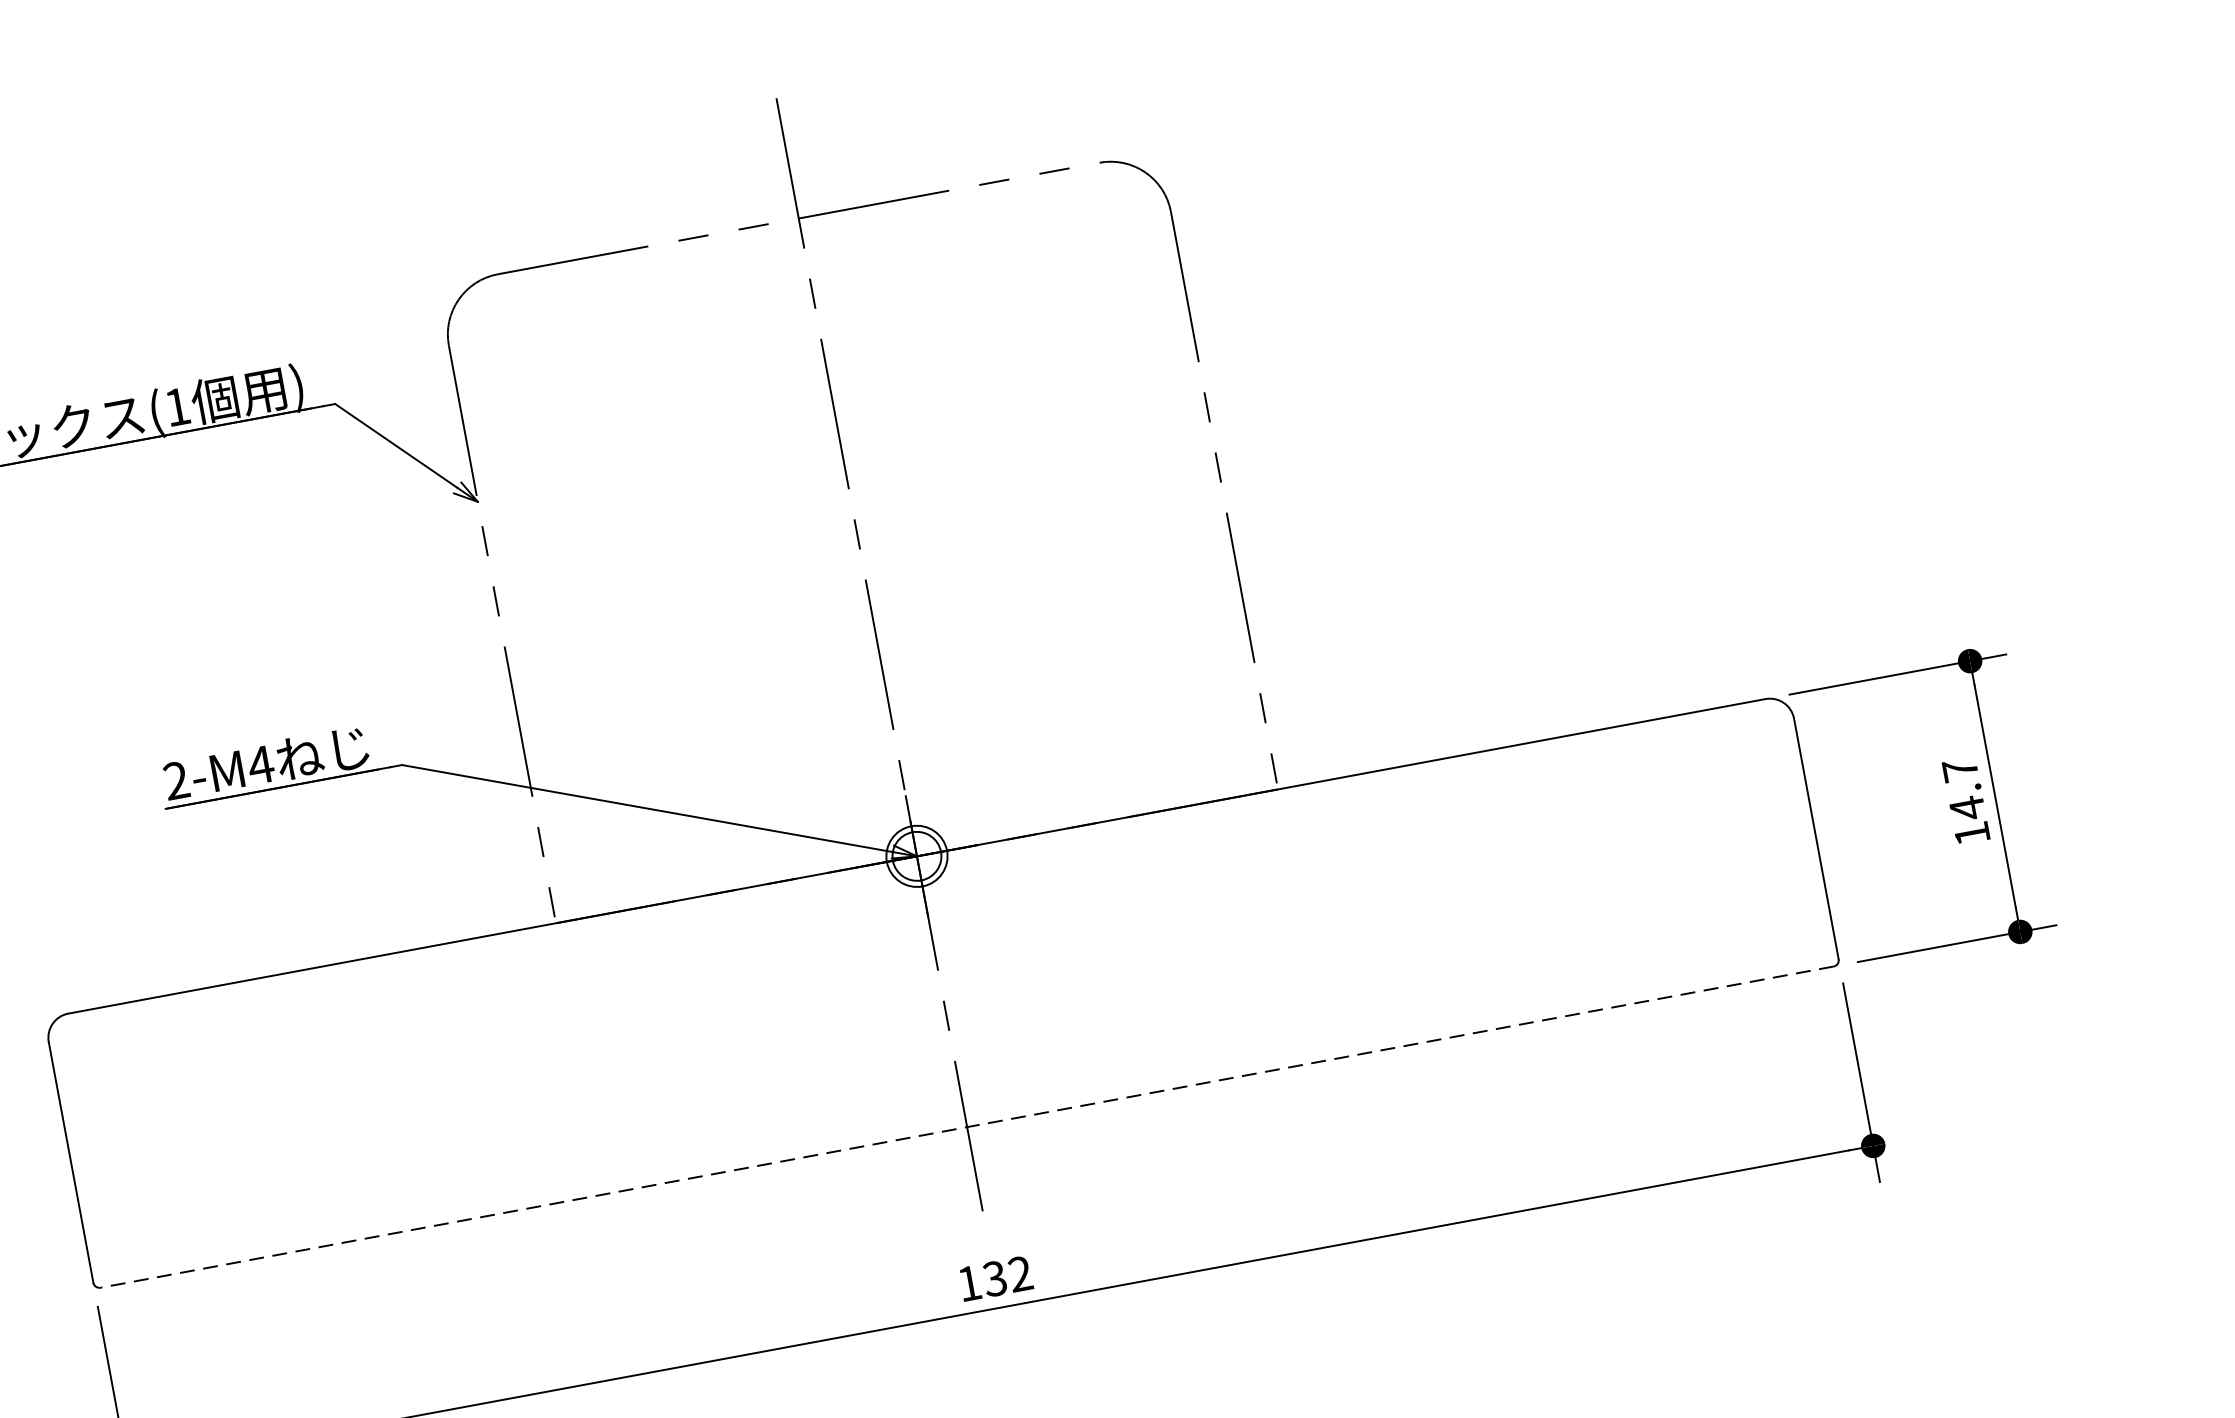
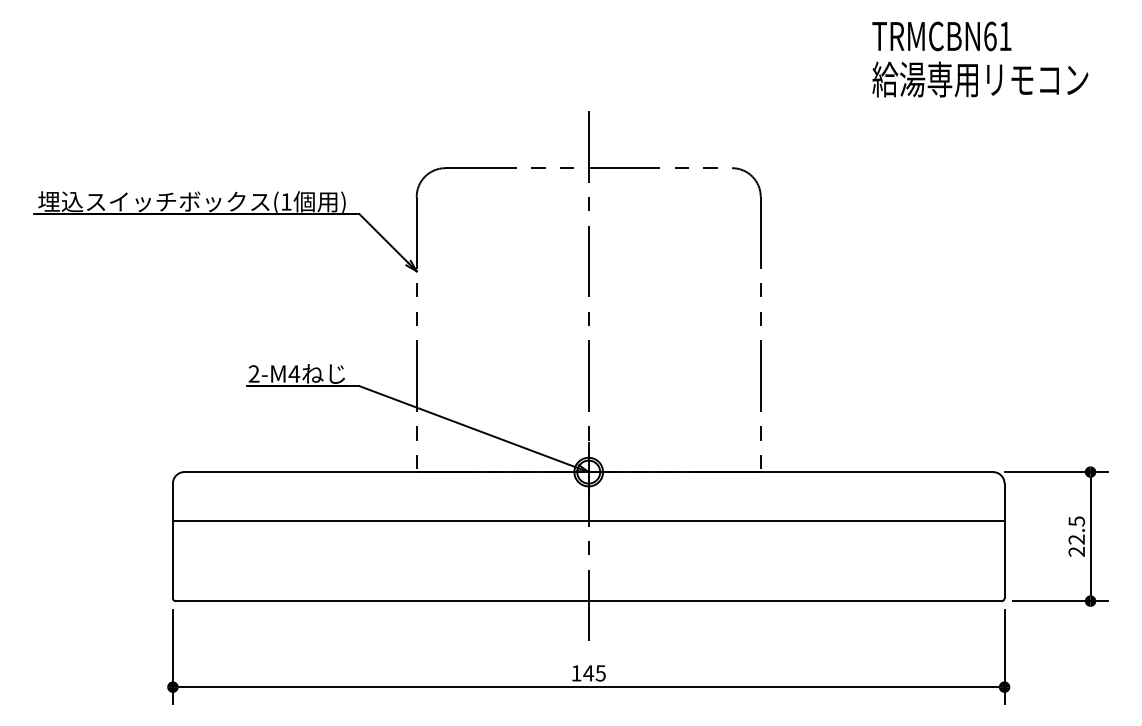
text: (1965, 801) -> (1076, 536), 14.7 -> 22.5
line: (935, 958) -> (588, 520), added
line: (966, 1127) -> (588, 601), dashed -> solid
text: (1007, 1276) -> (594, 673), 132 -> 145

